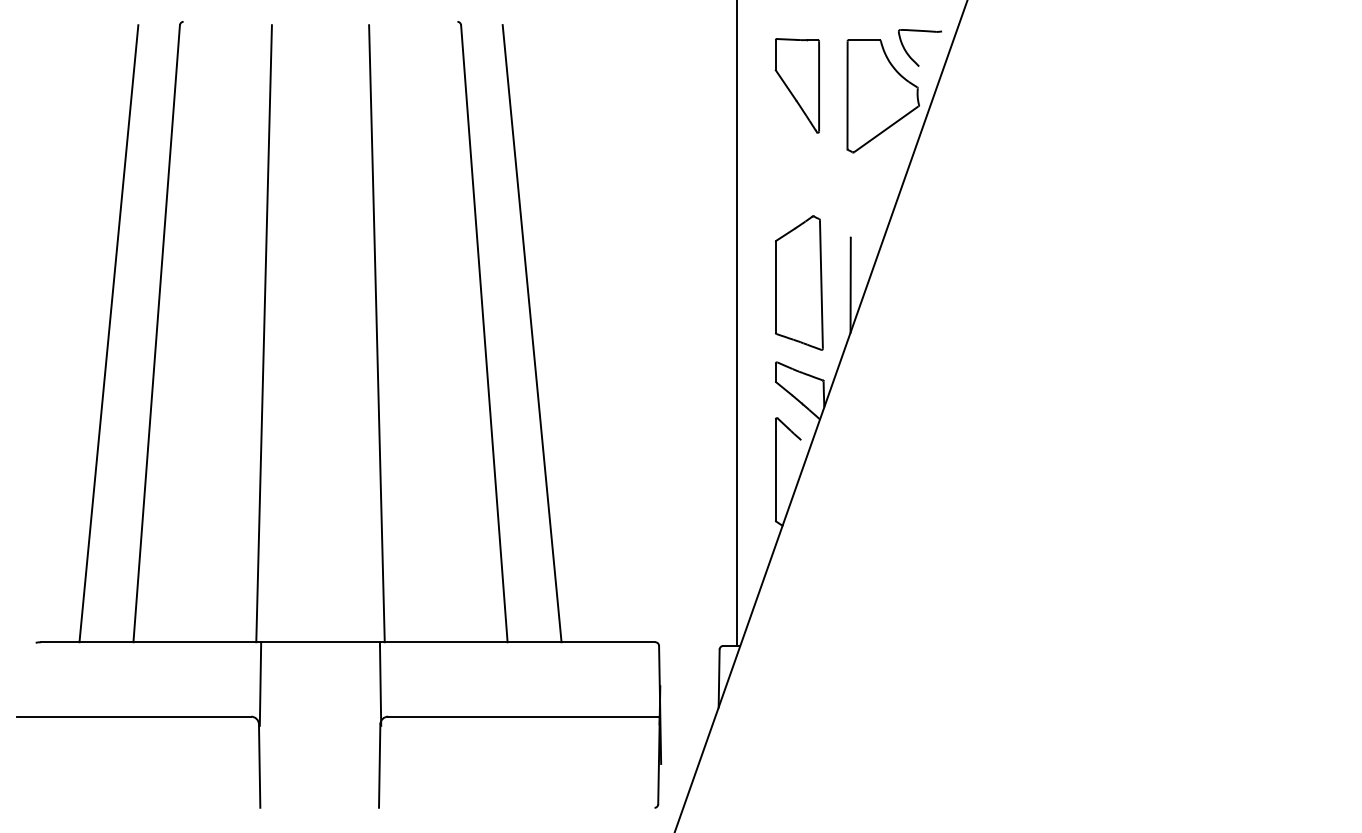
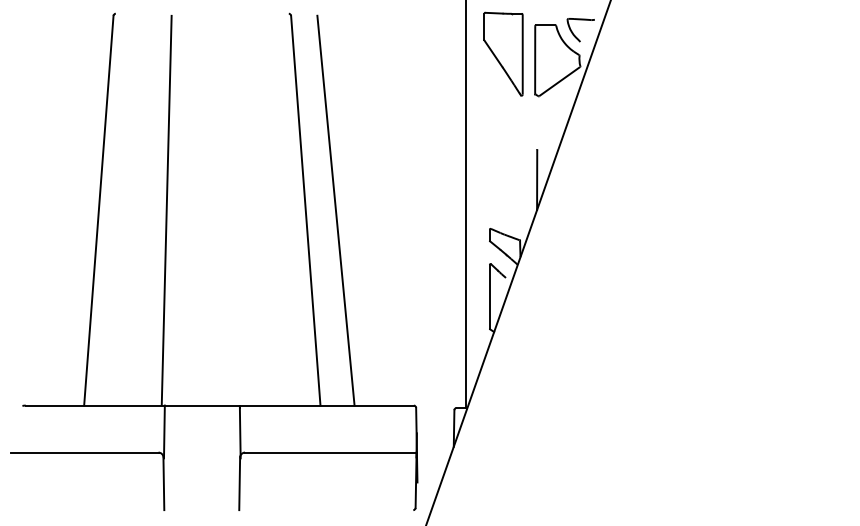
part: (797, 84) -> (503, 53), size x1.4
part: (798, 282) -> (504, 178), removed
line: (108, 333) -> (68, 210), removed
line: (376, 333) -> (237, 210), removed

